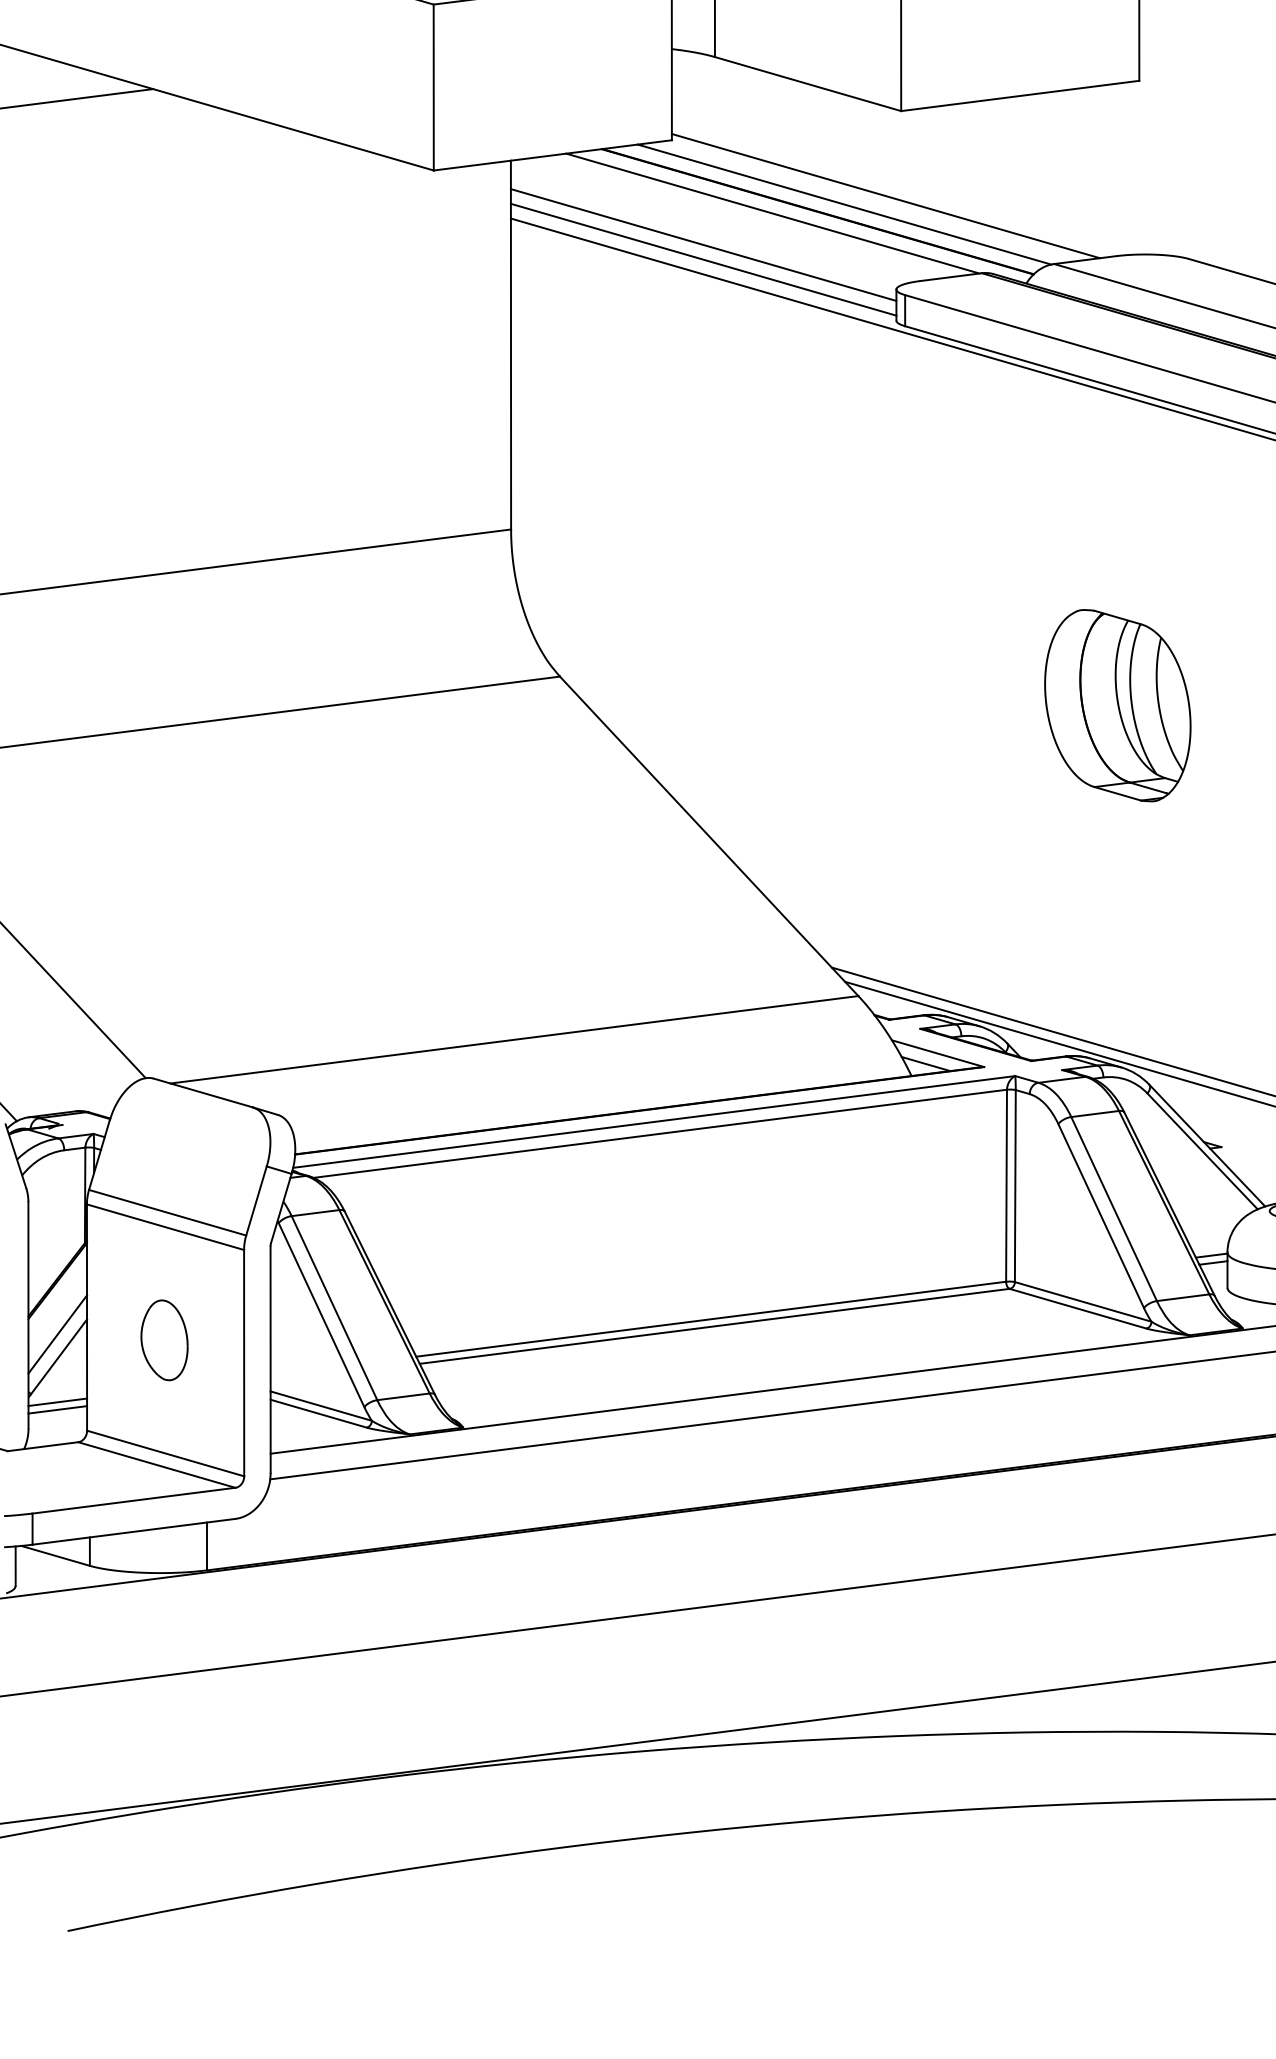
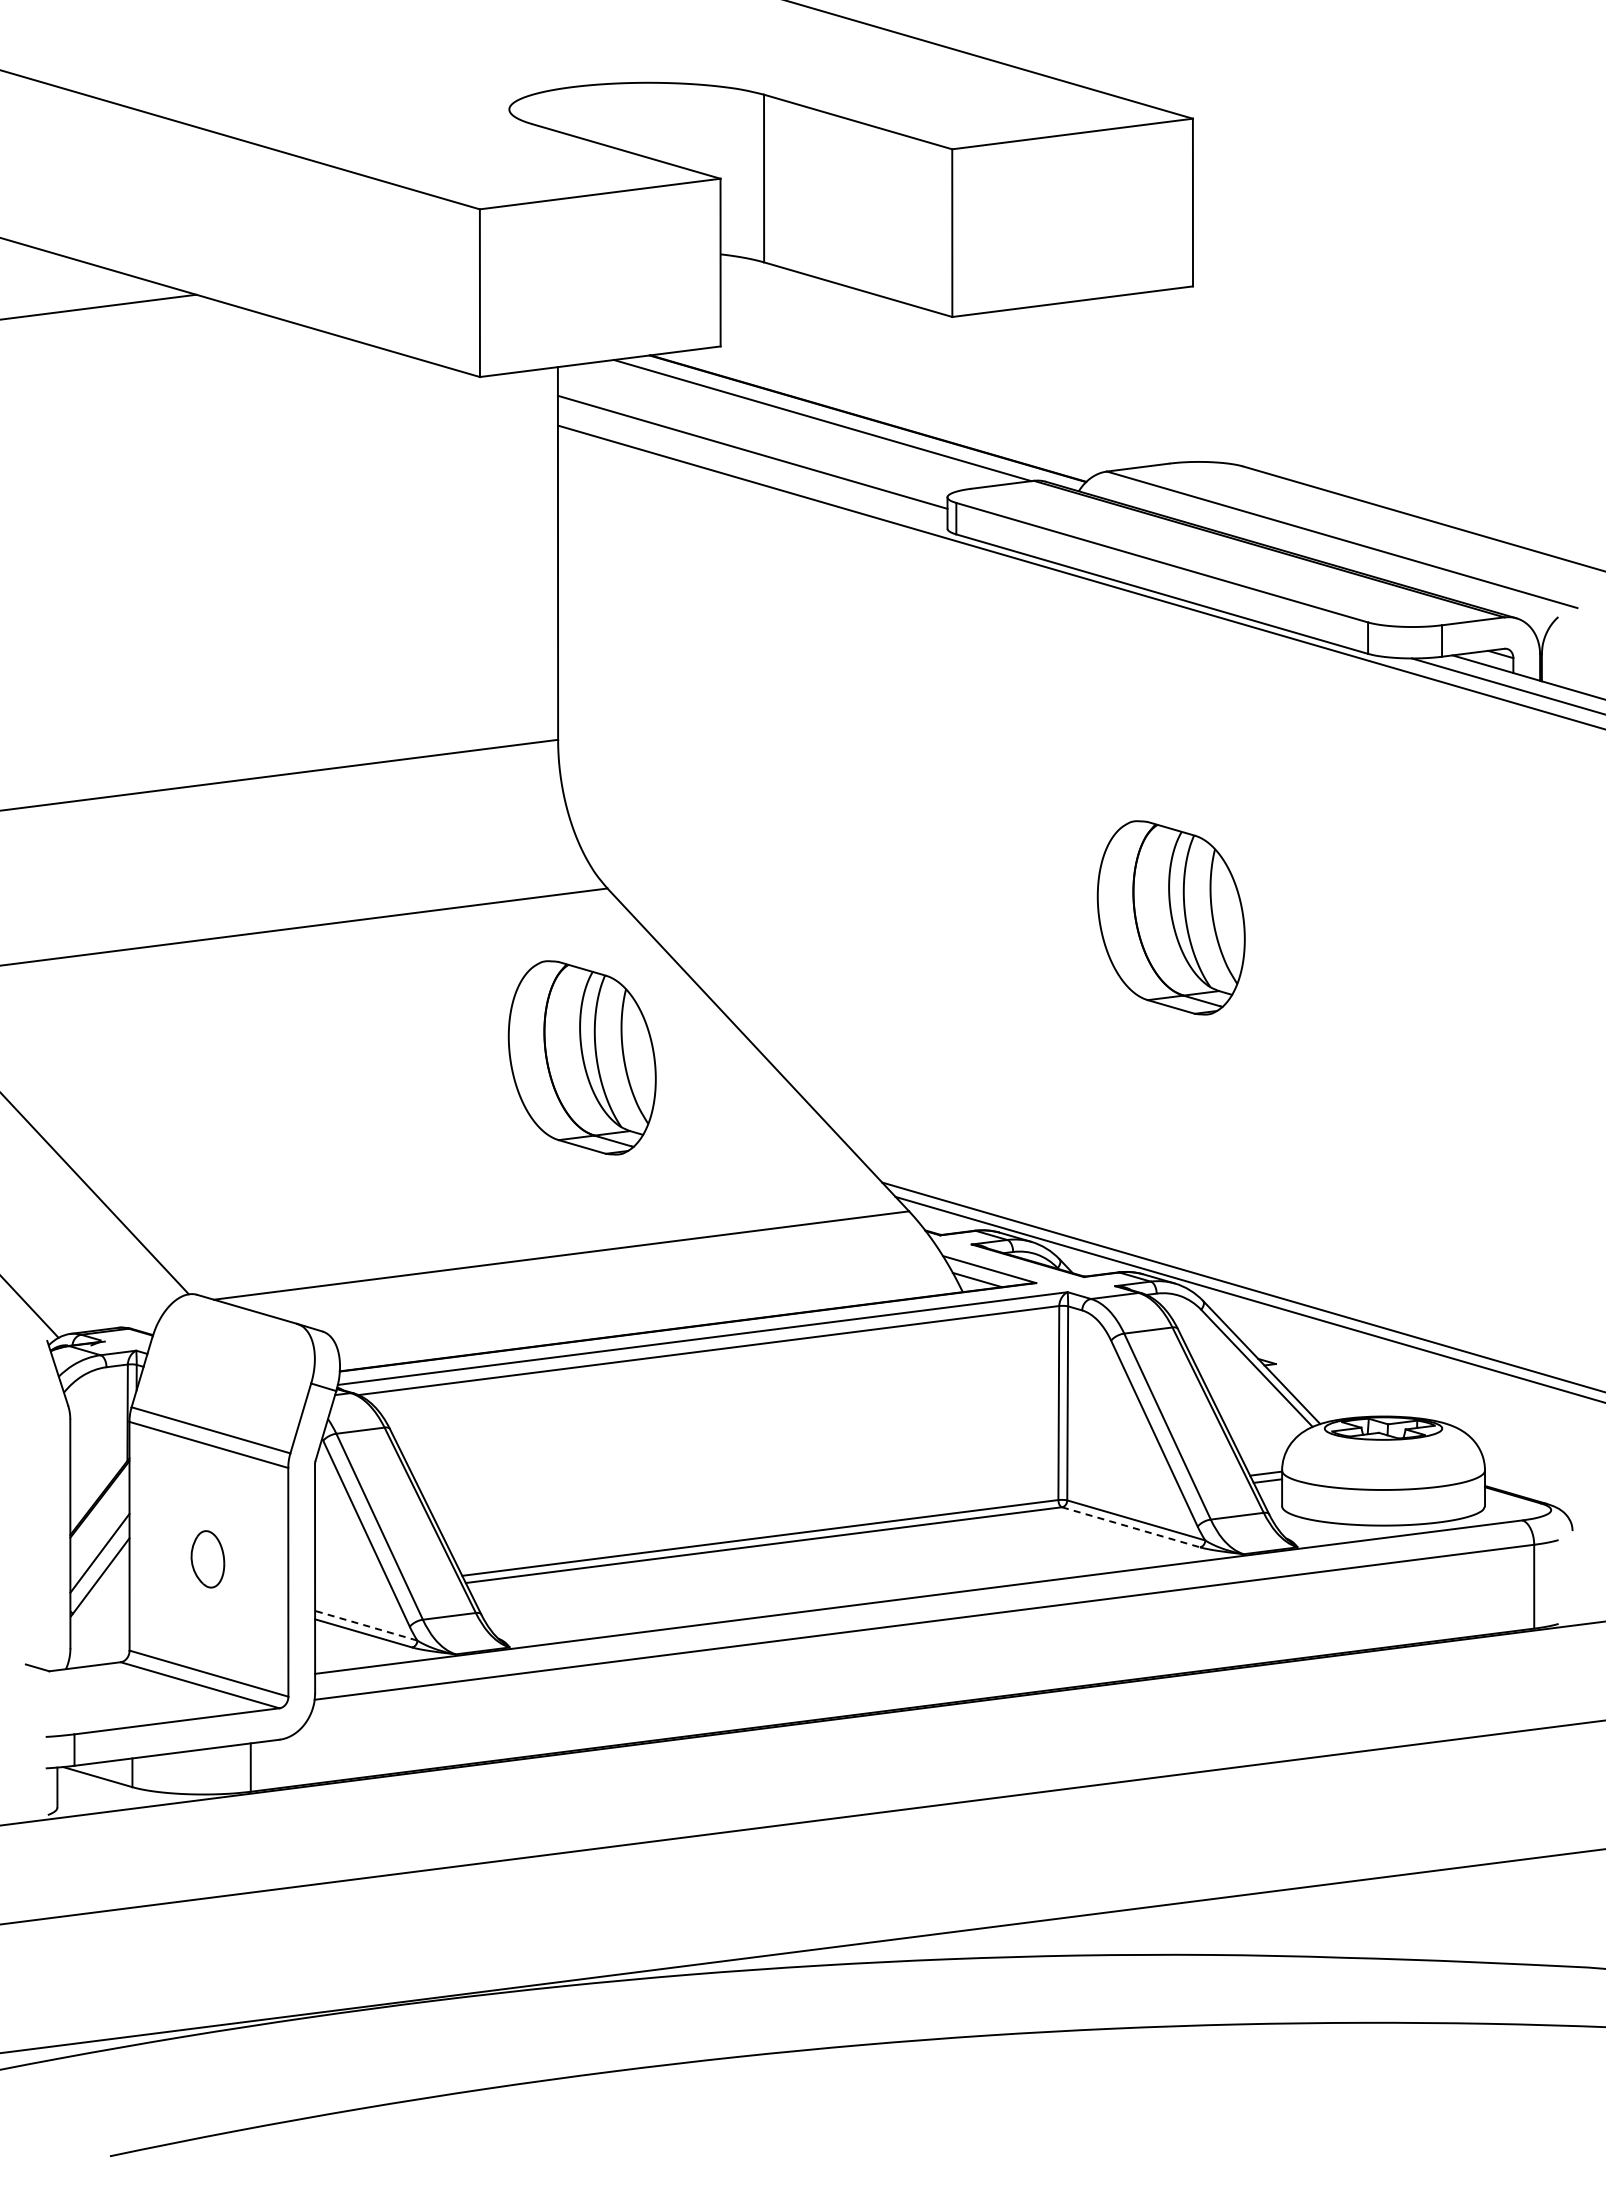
line: (885, 195) -> (936, 402), removed
line: (844, 204) -> (895, 411), removed
line: (703, 259) -> (752, 466), removed
part: (534, 843) -> (581, 1057), added
line: (1077, 1308) -> (1130, 1527), solid -> dashed
part: (164, 1340) -> (207, 1559), size x0.7
line: (57, 1401) -> (99, 1621), removed
line: (320, 1405) -> (365, 1625), solid -> dashed
line: (57, 1409) -> (99, 1629), removed

